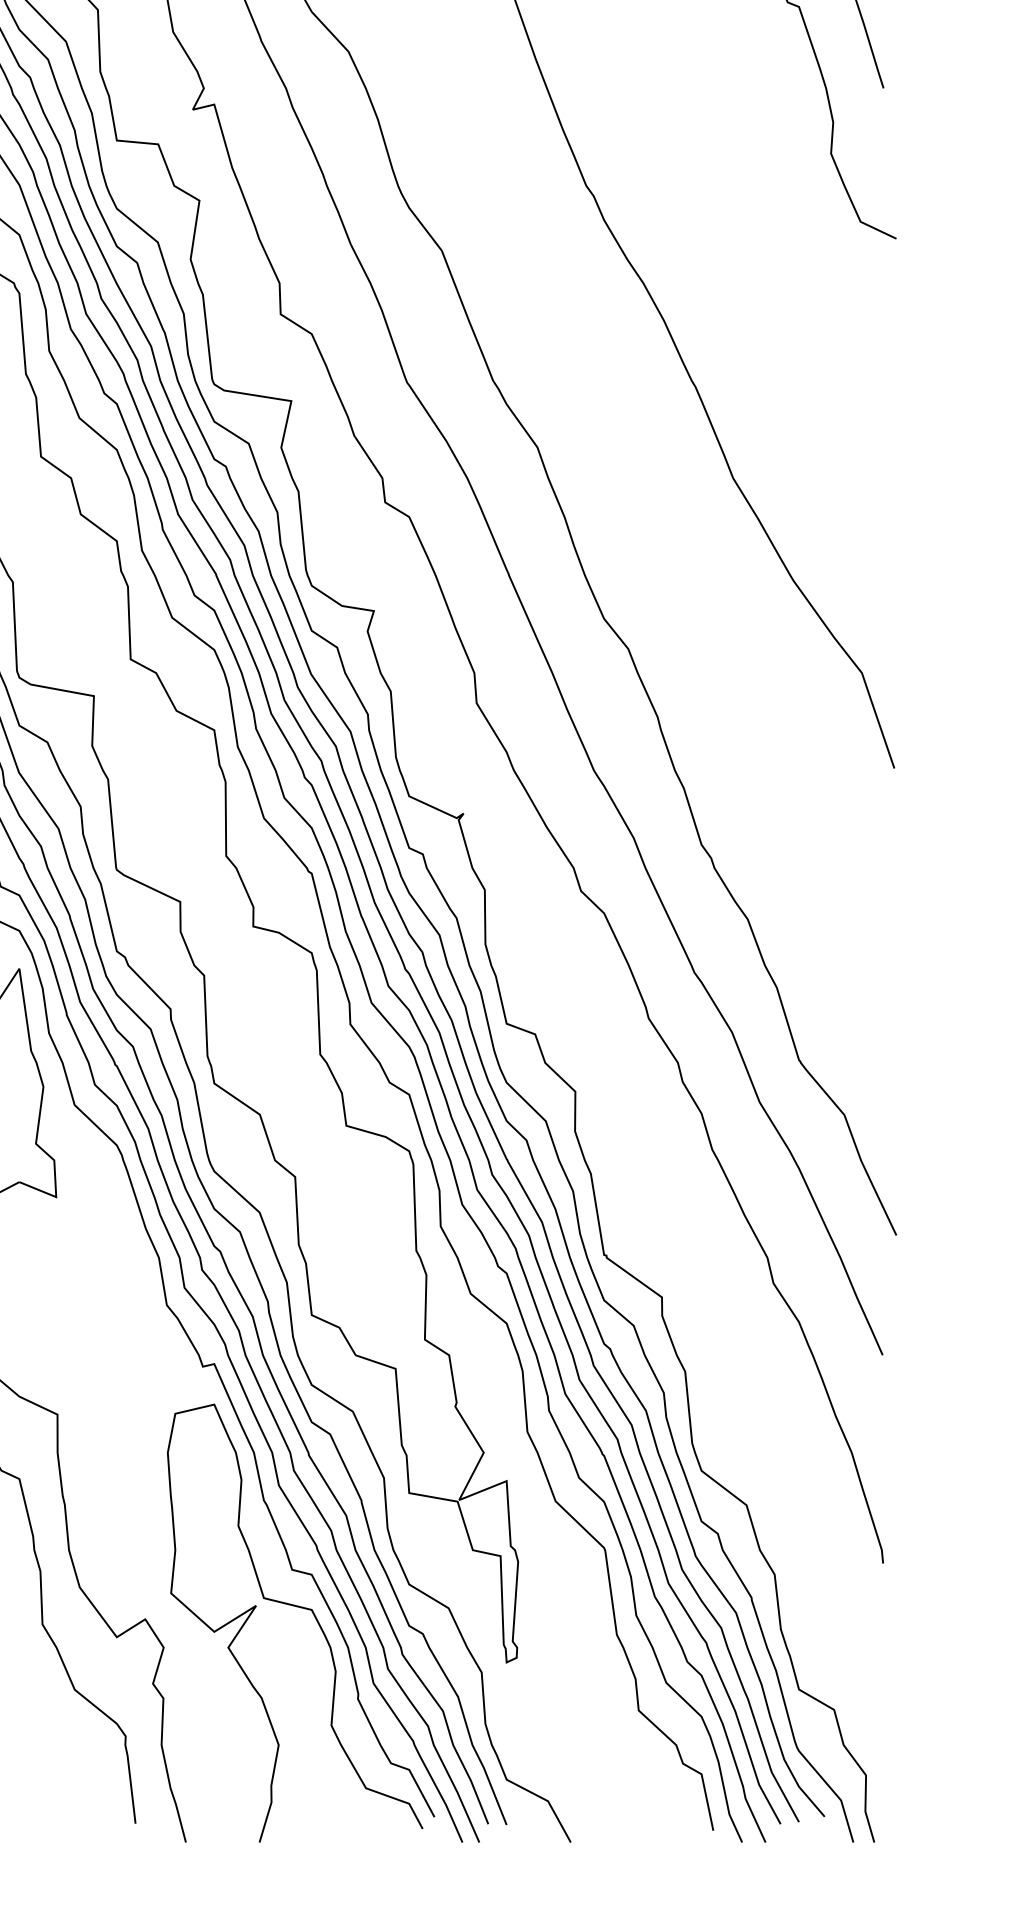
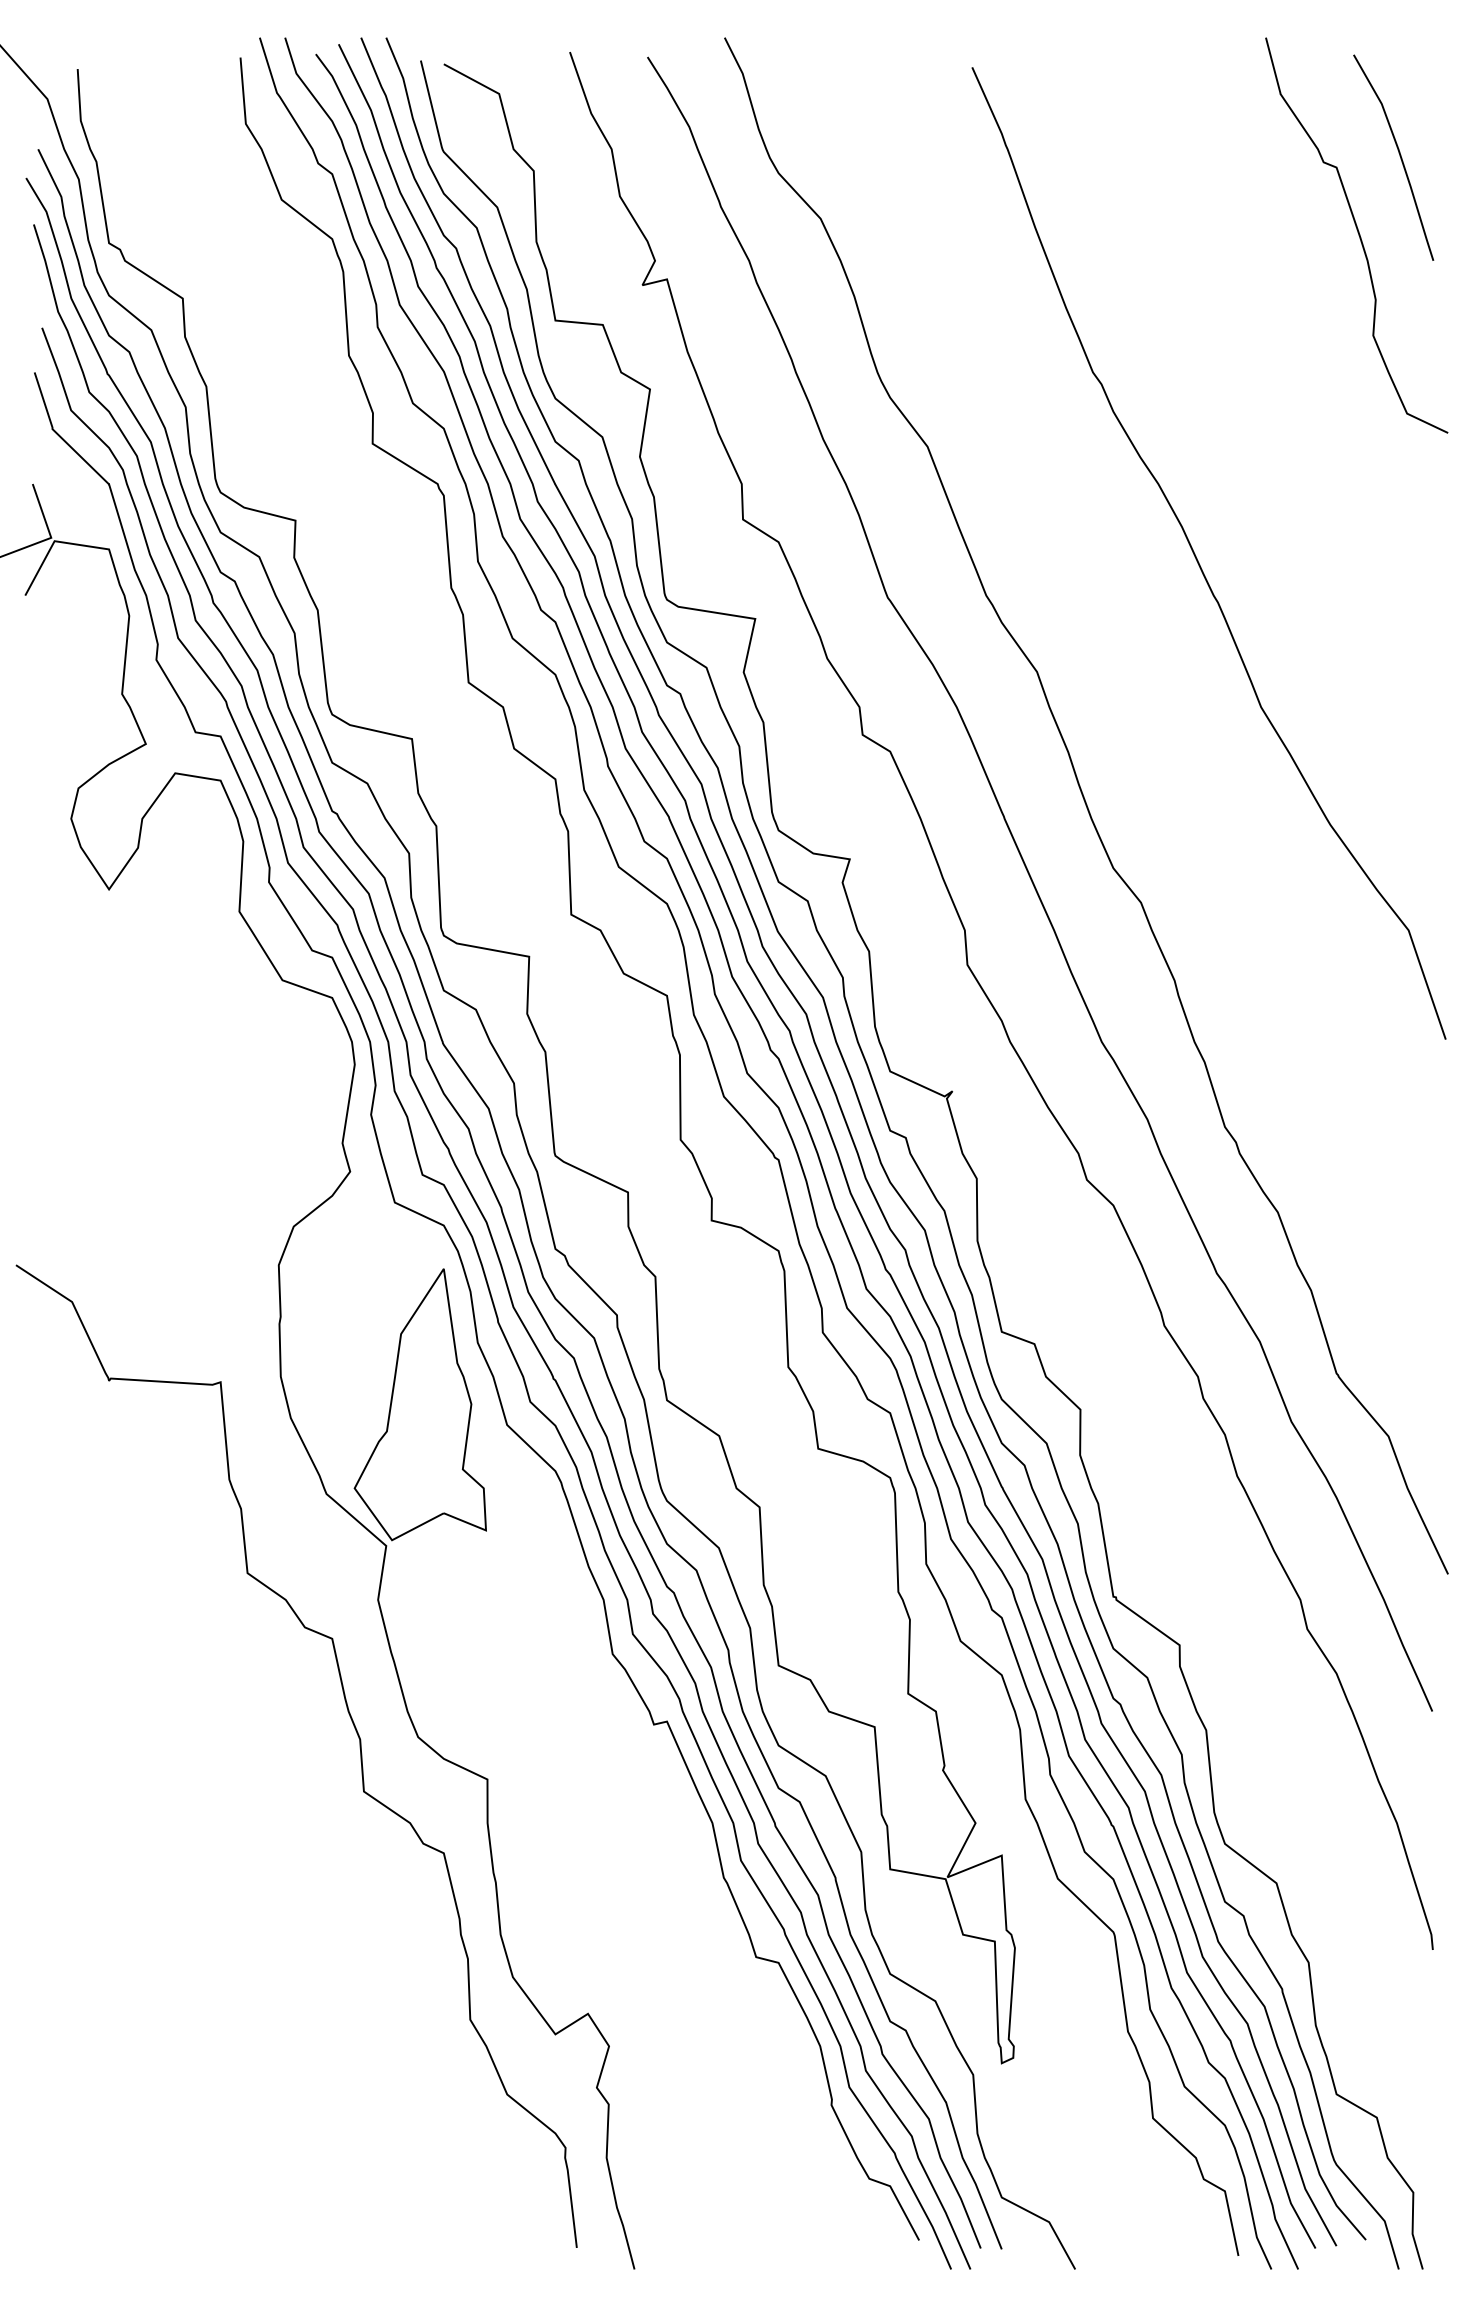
curve: (297, 1607) -> (762, 2000), removed

